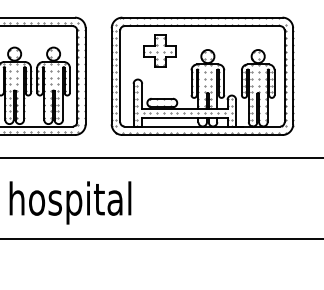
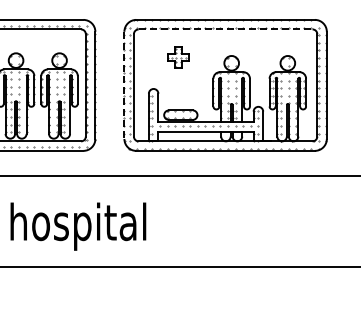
line: (202, 26) -> (225, 29), solid -> dashed
part: (160, 51) -> (178, 57), size x0.6
line: (111, 76) -> (124, 85), solid -> dashed

